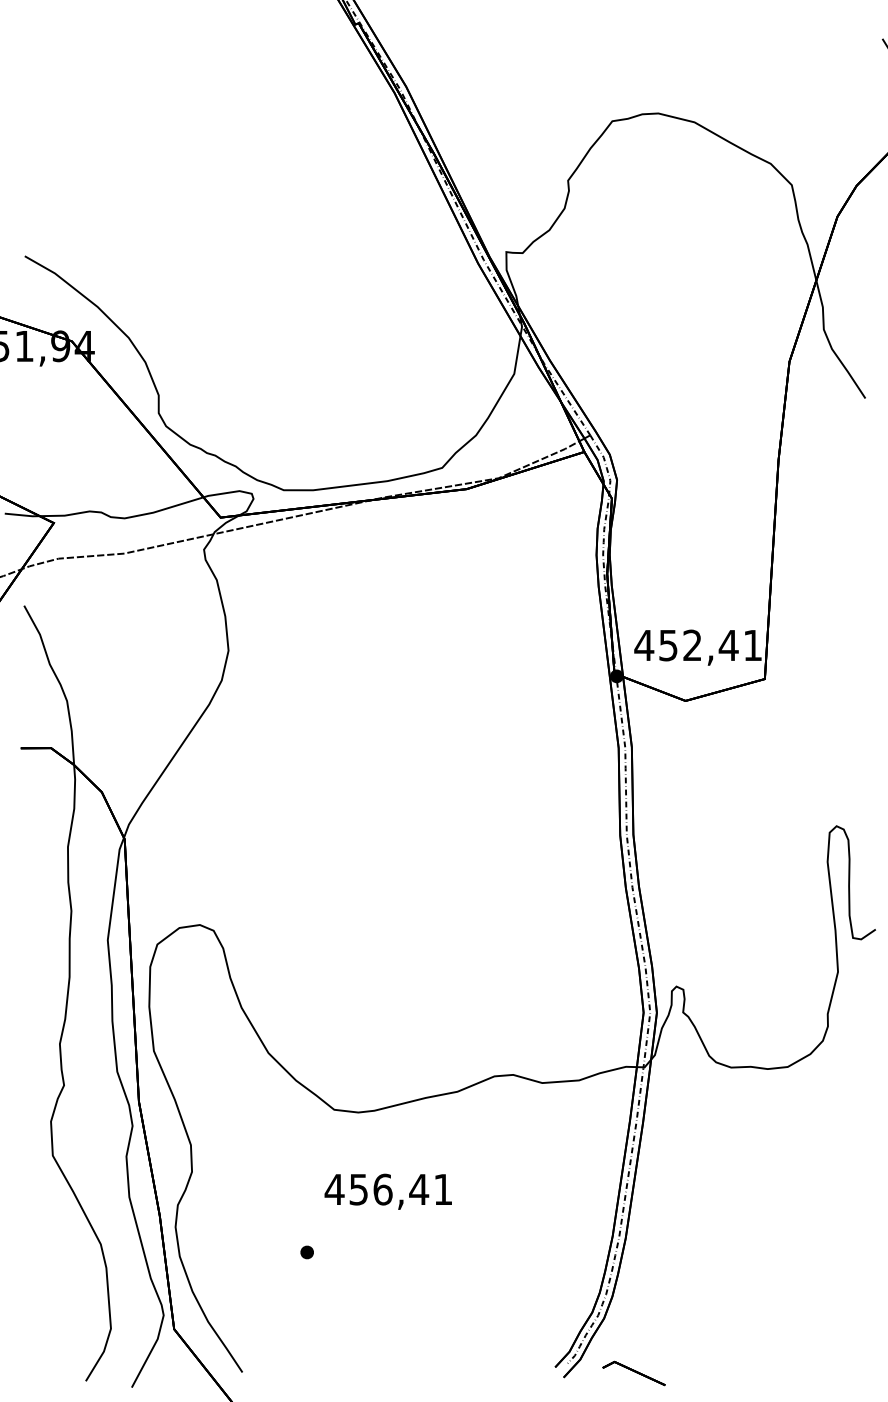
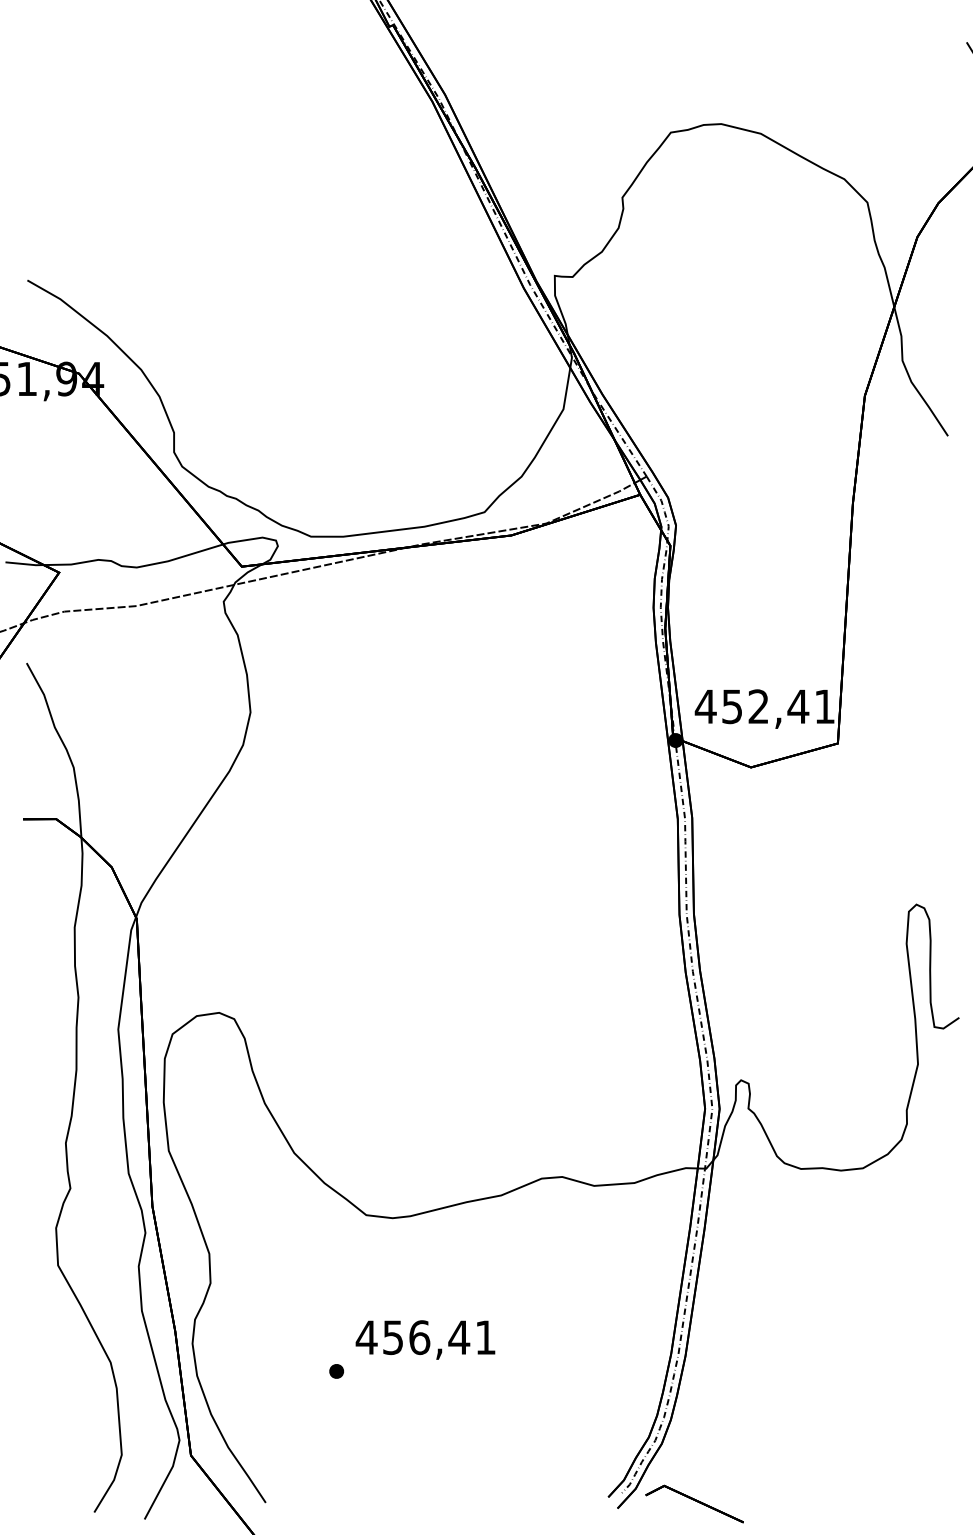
text: (388, 1191) -> (425, 1339), moved
part: (633, 1373) -> (694, 1503), size x1.43

